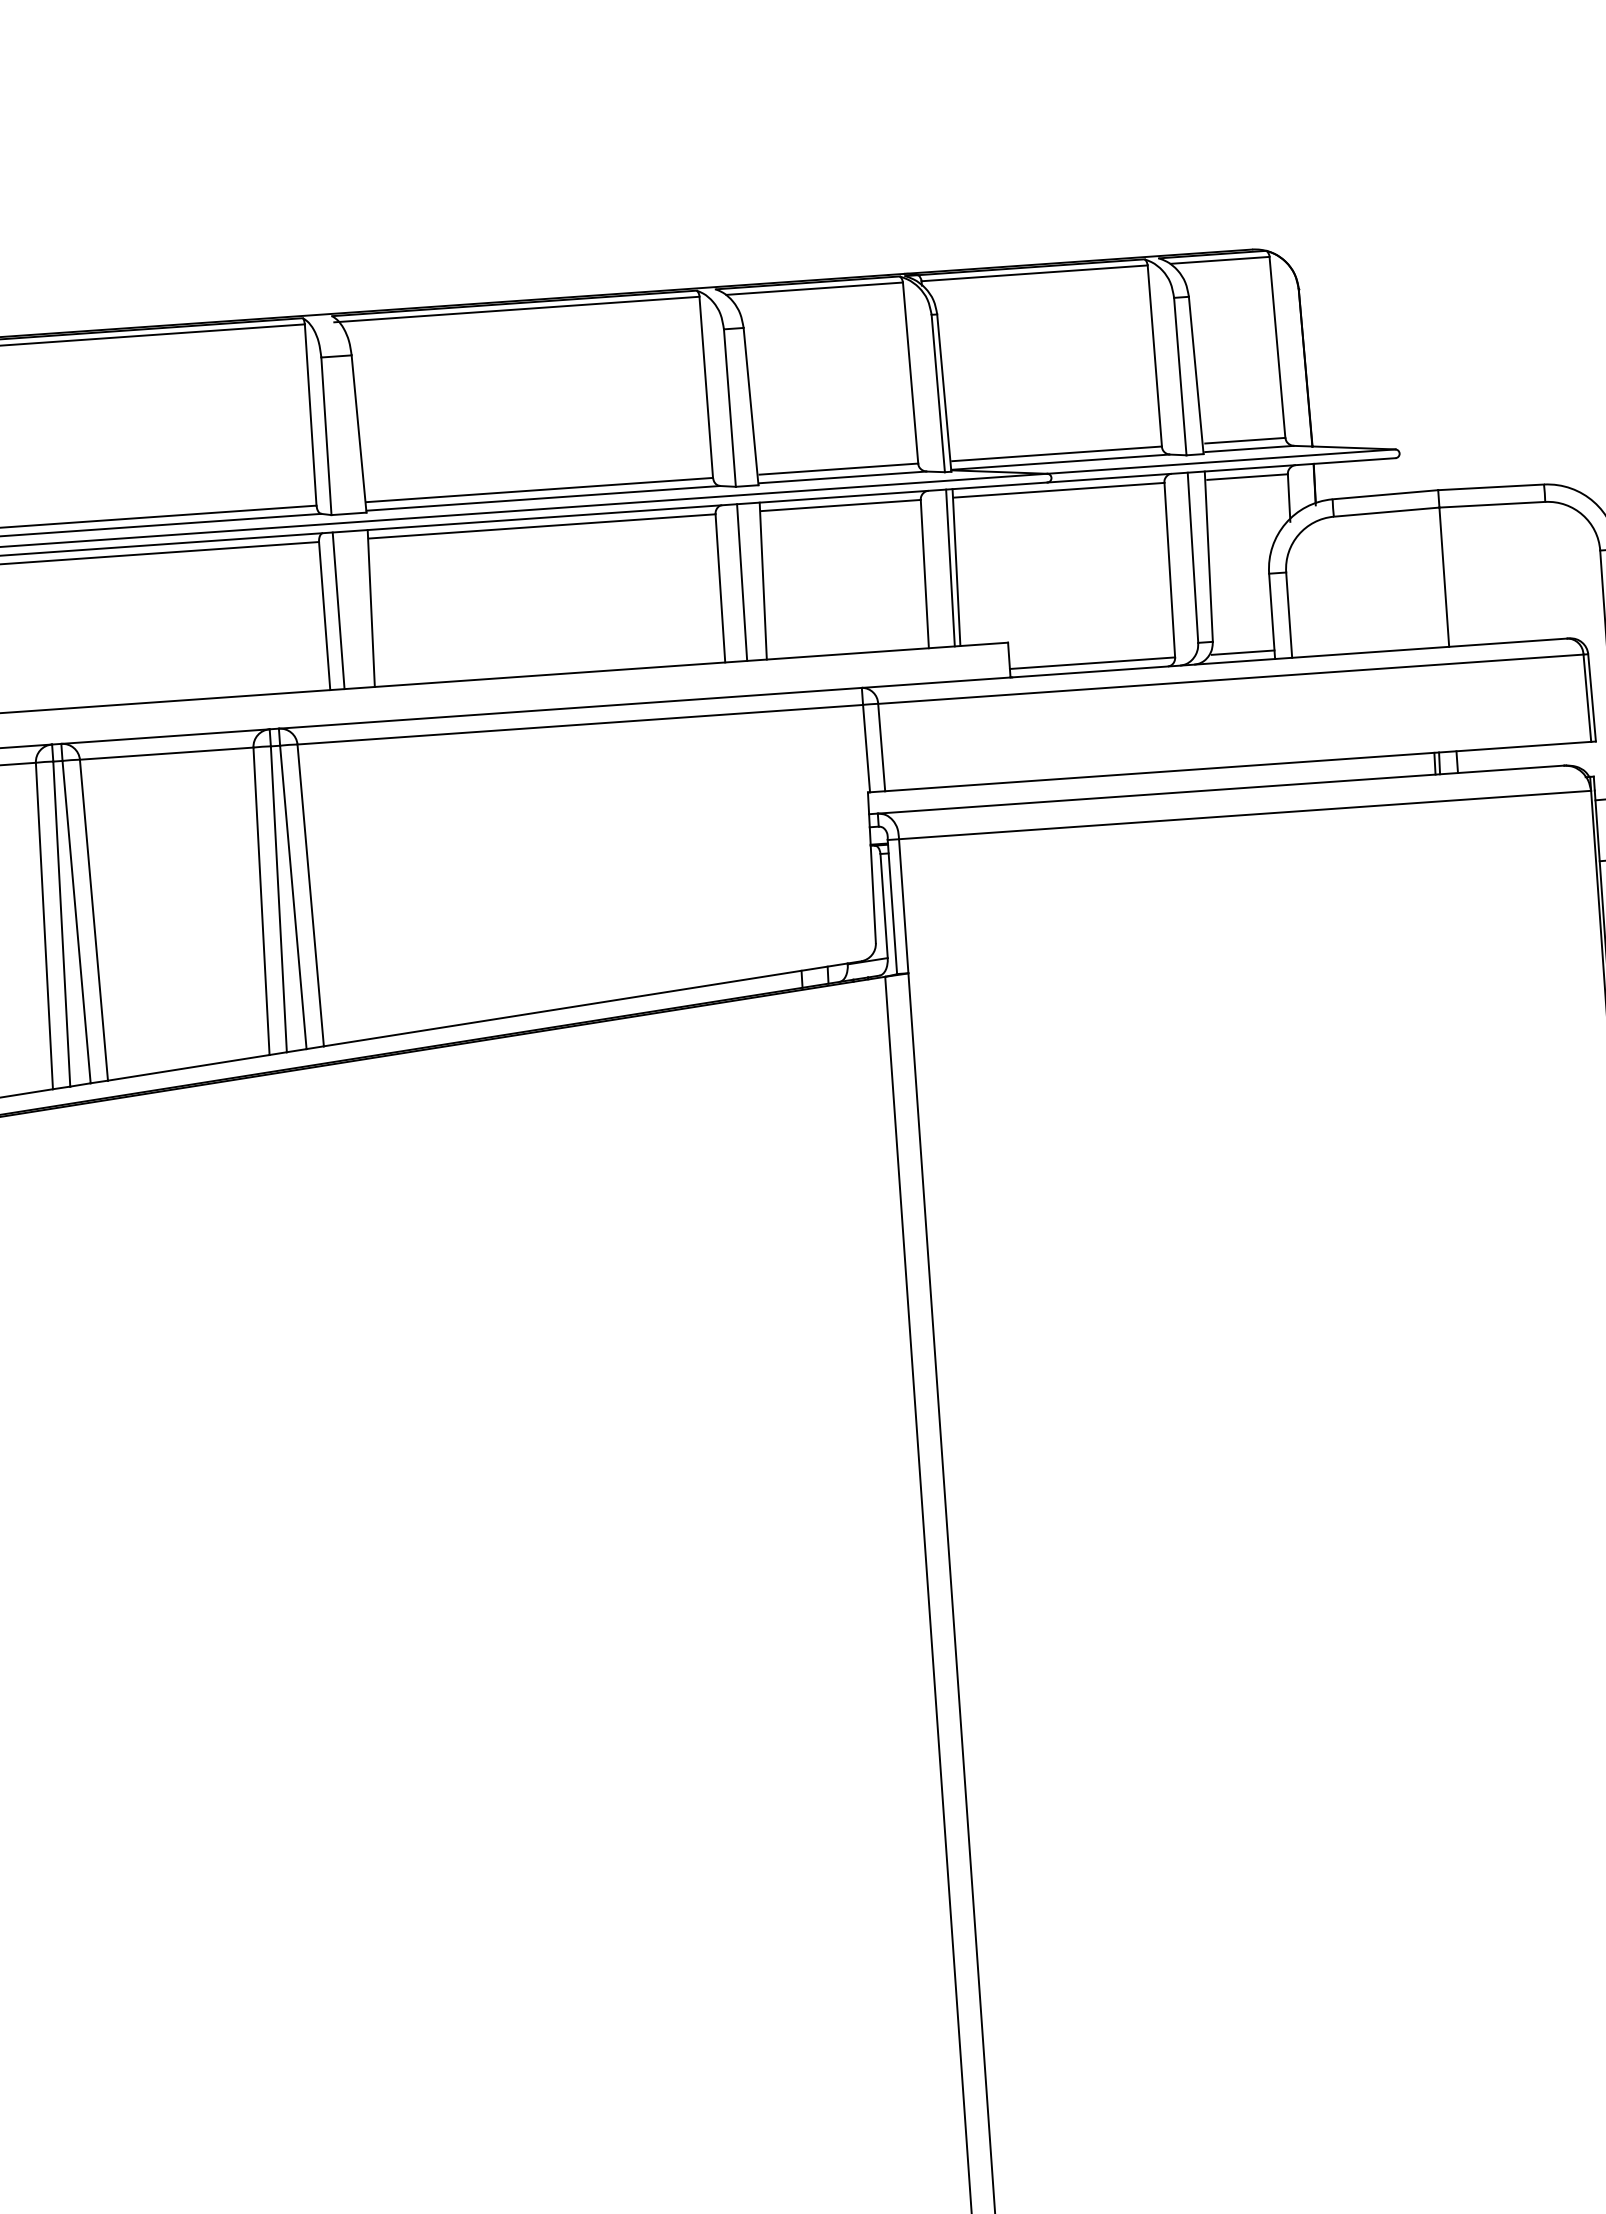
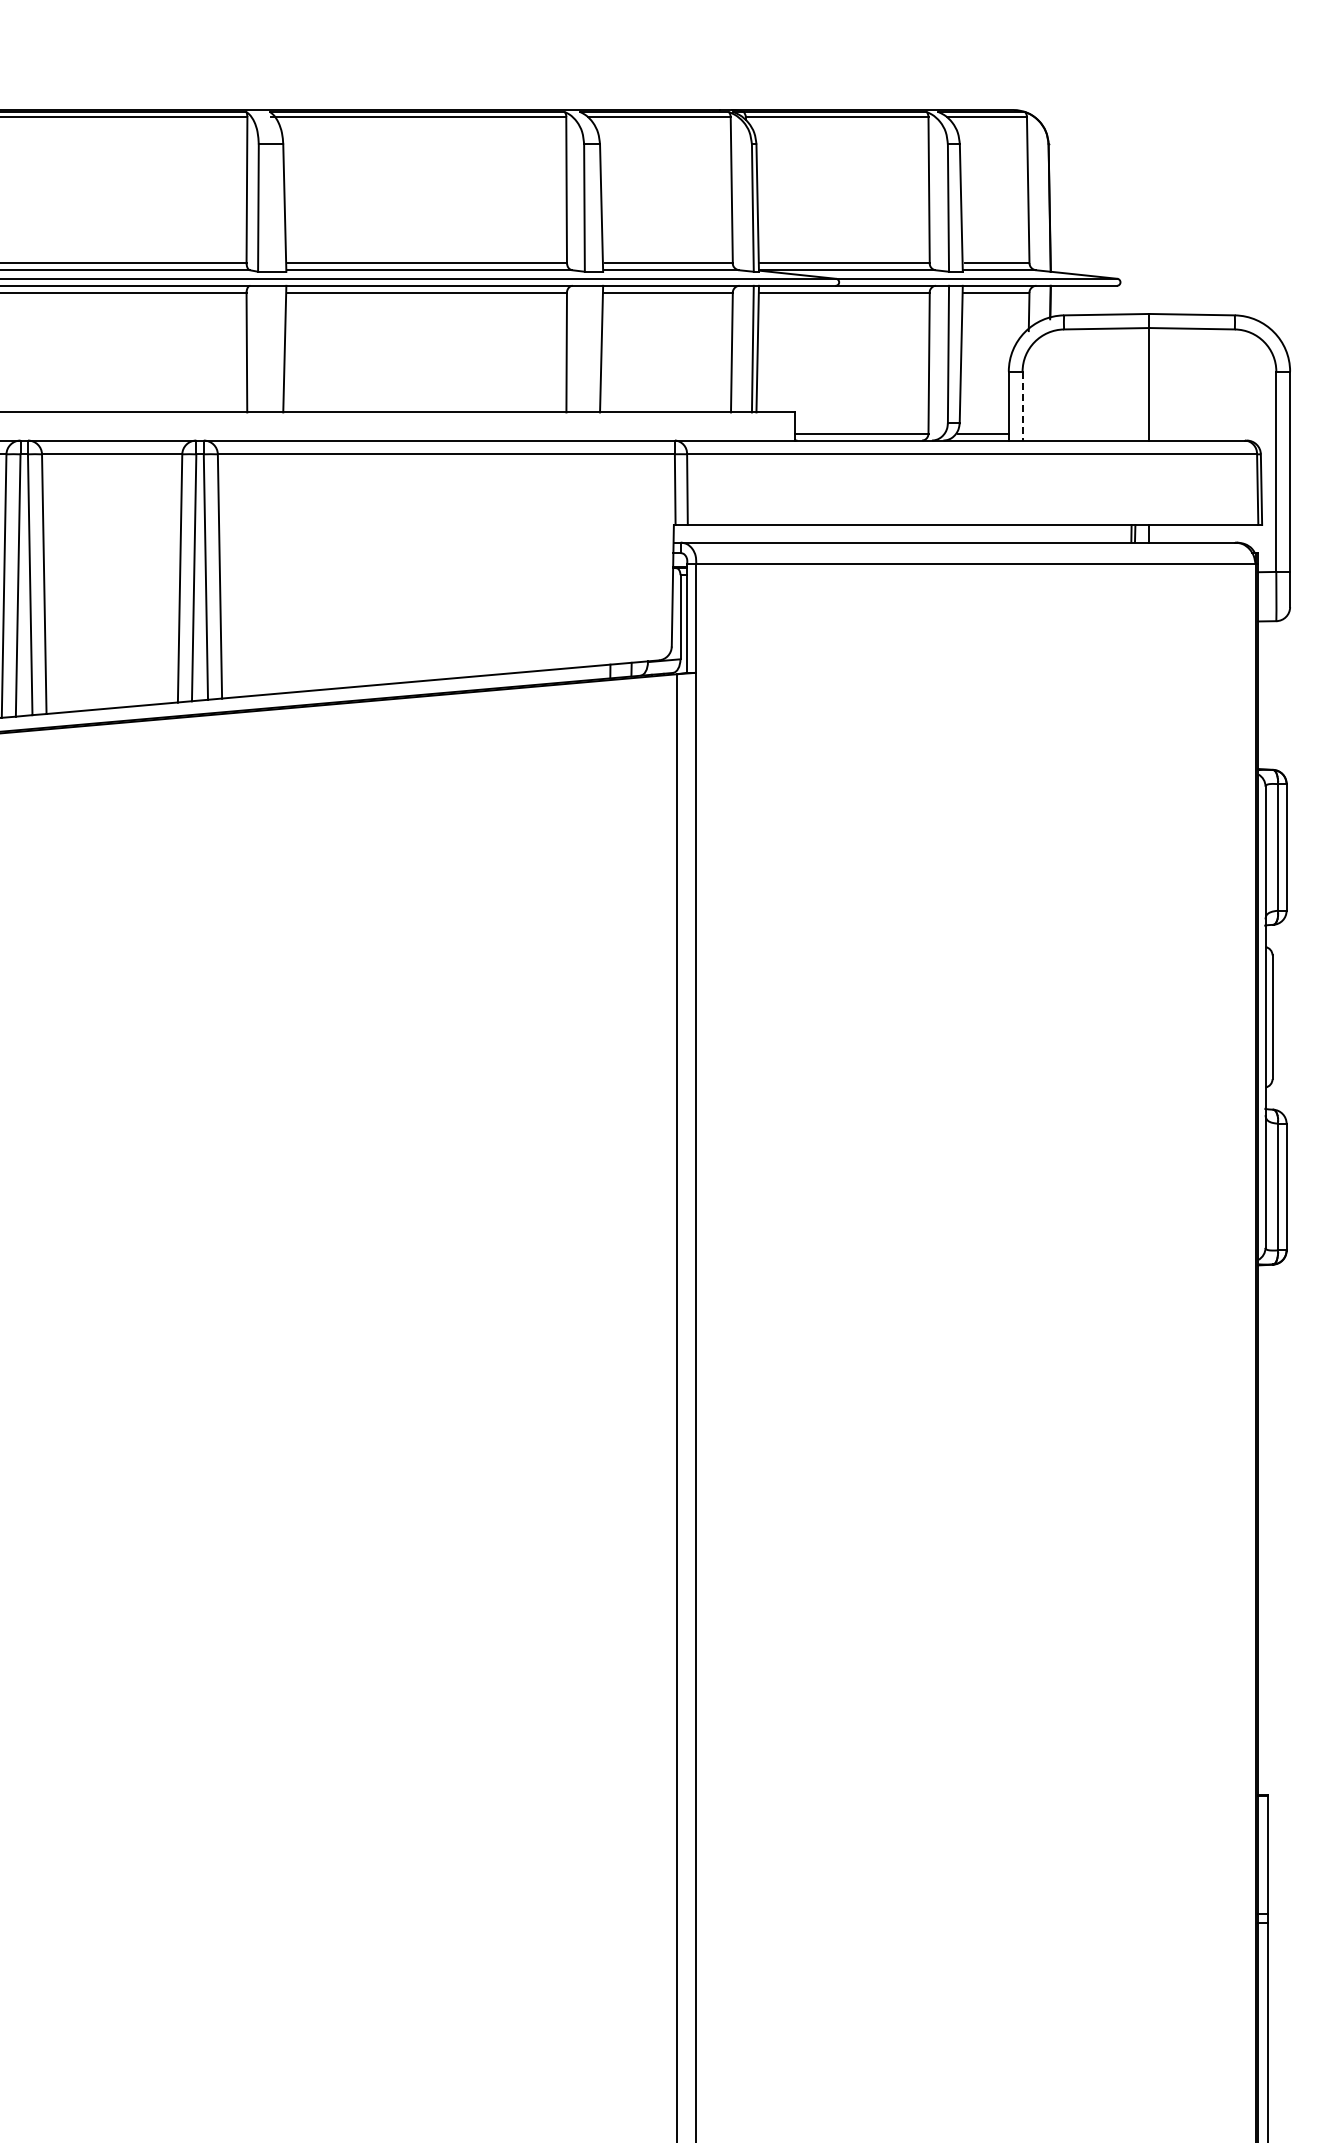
line: (742, 581) -> (584, 348), removed
line: (338, 610) -> (258, 348), removed
line: (1289, 615) -> (1022, 406), solid -> dashed

